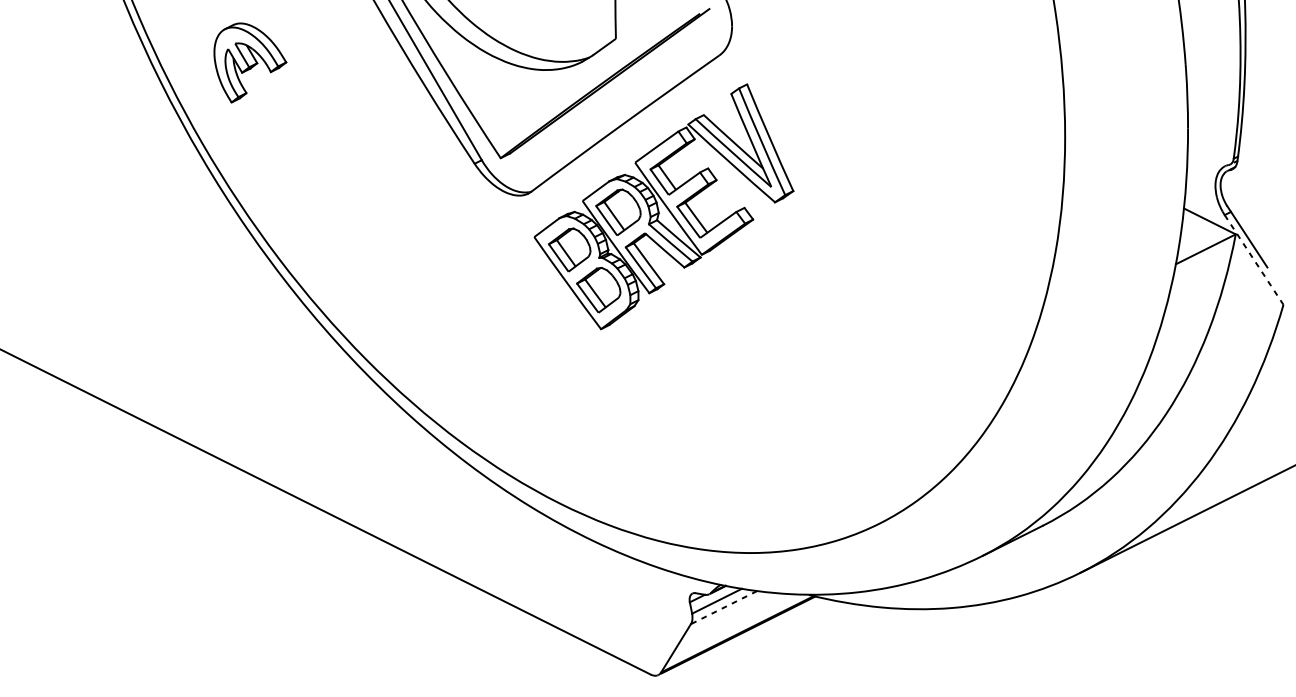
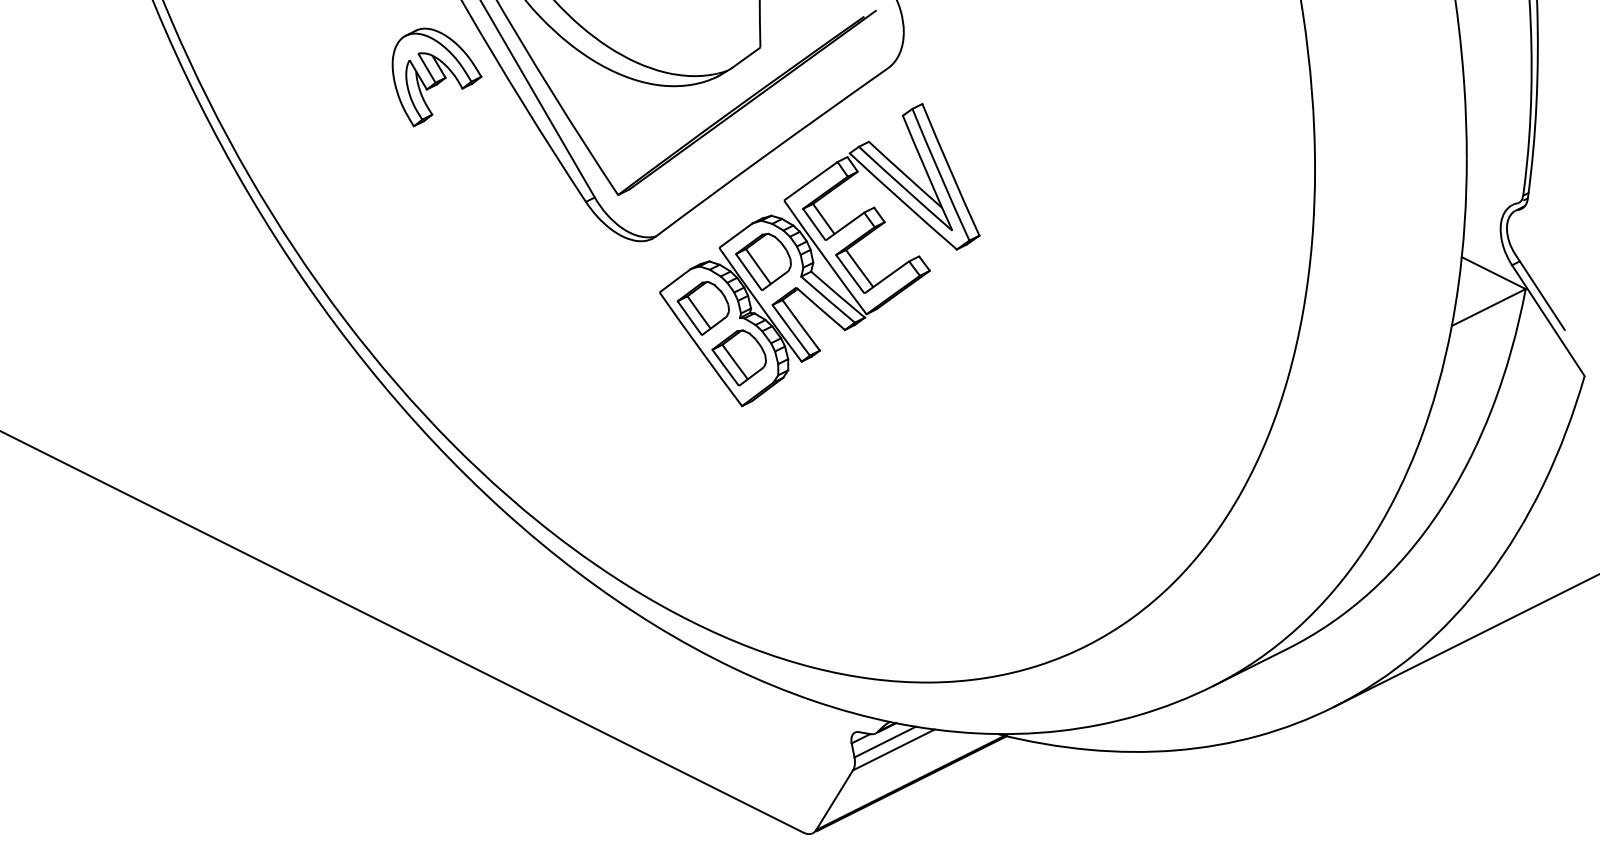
part: (249, 63) -> (436, 77), moved
line: (1254, 260) -> (1548, 321), dashed -> solid
line: (723, 607) -> (893, 749), dashed -> solid

